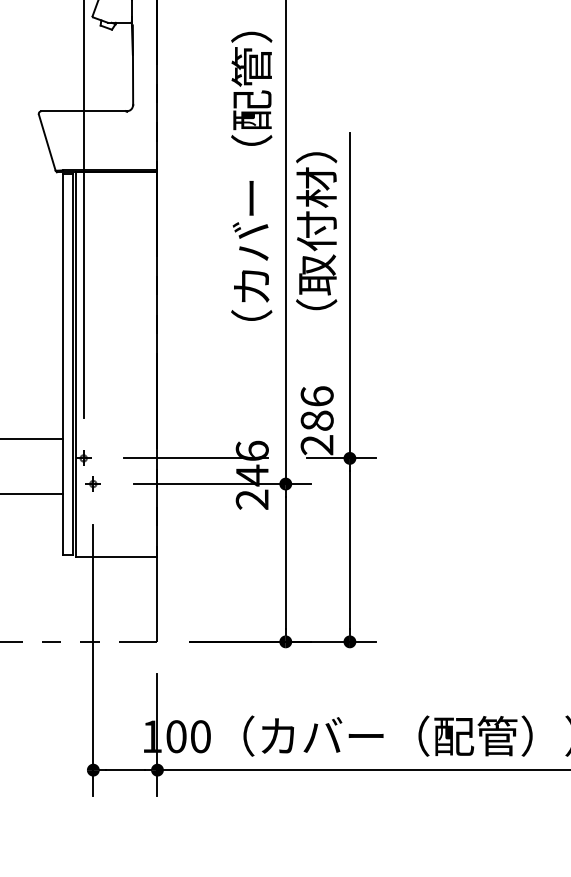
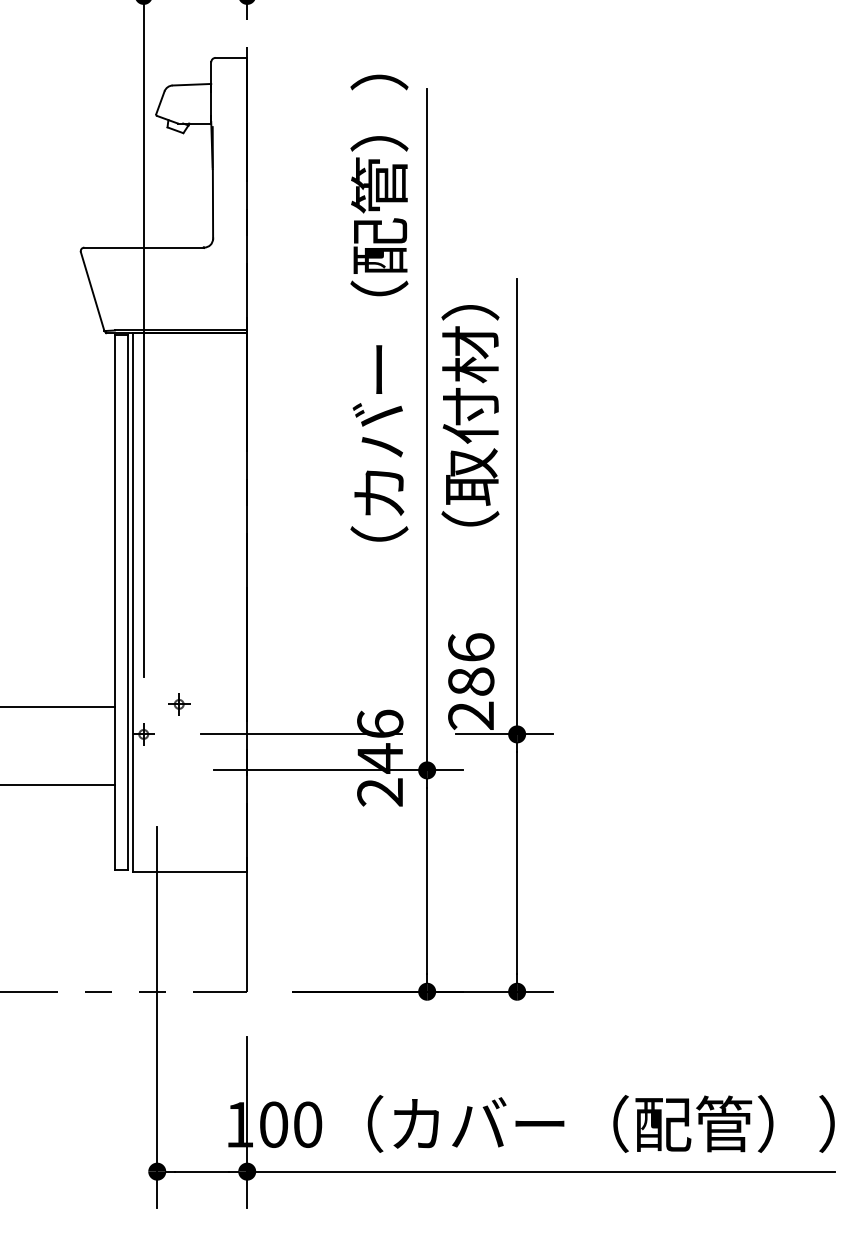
part: (93, 484) -> (179, 704), moved

